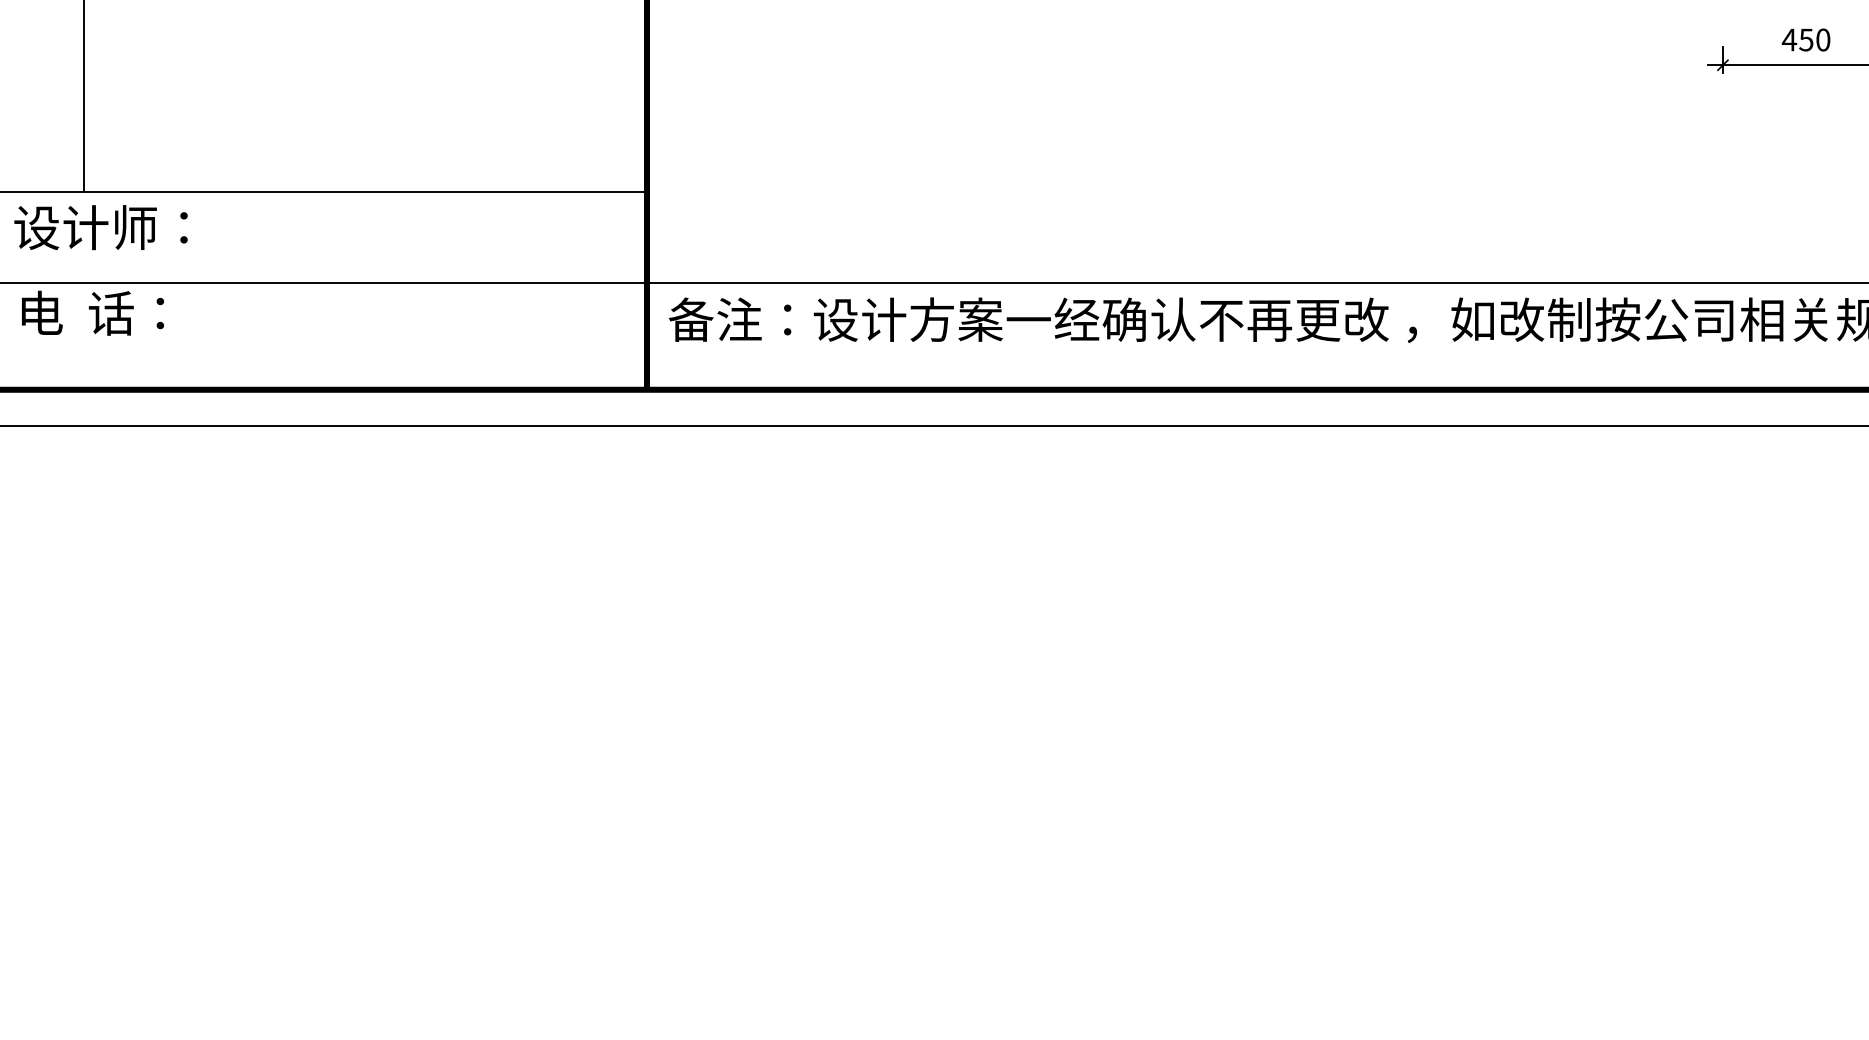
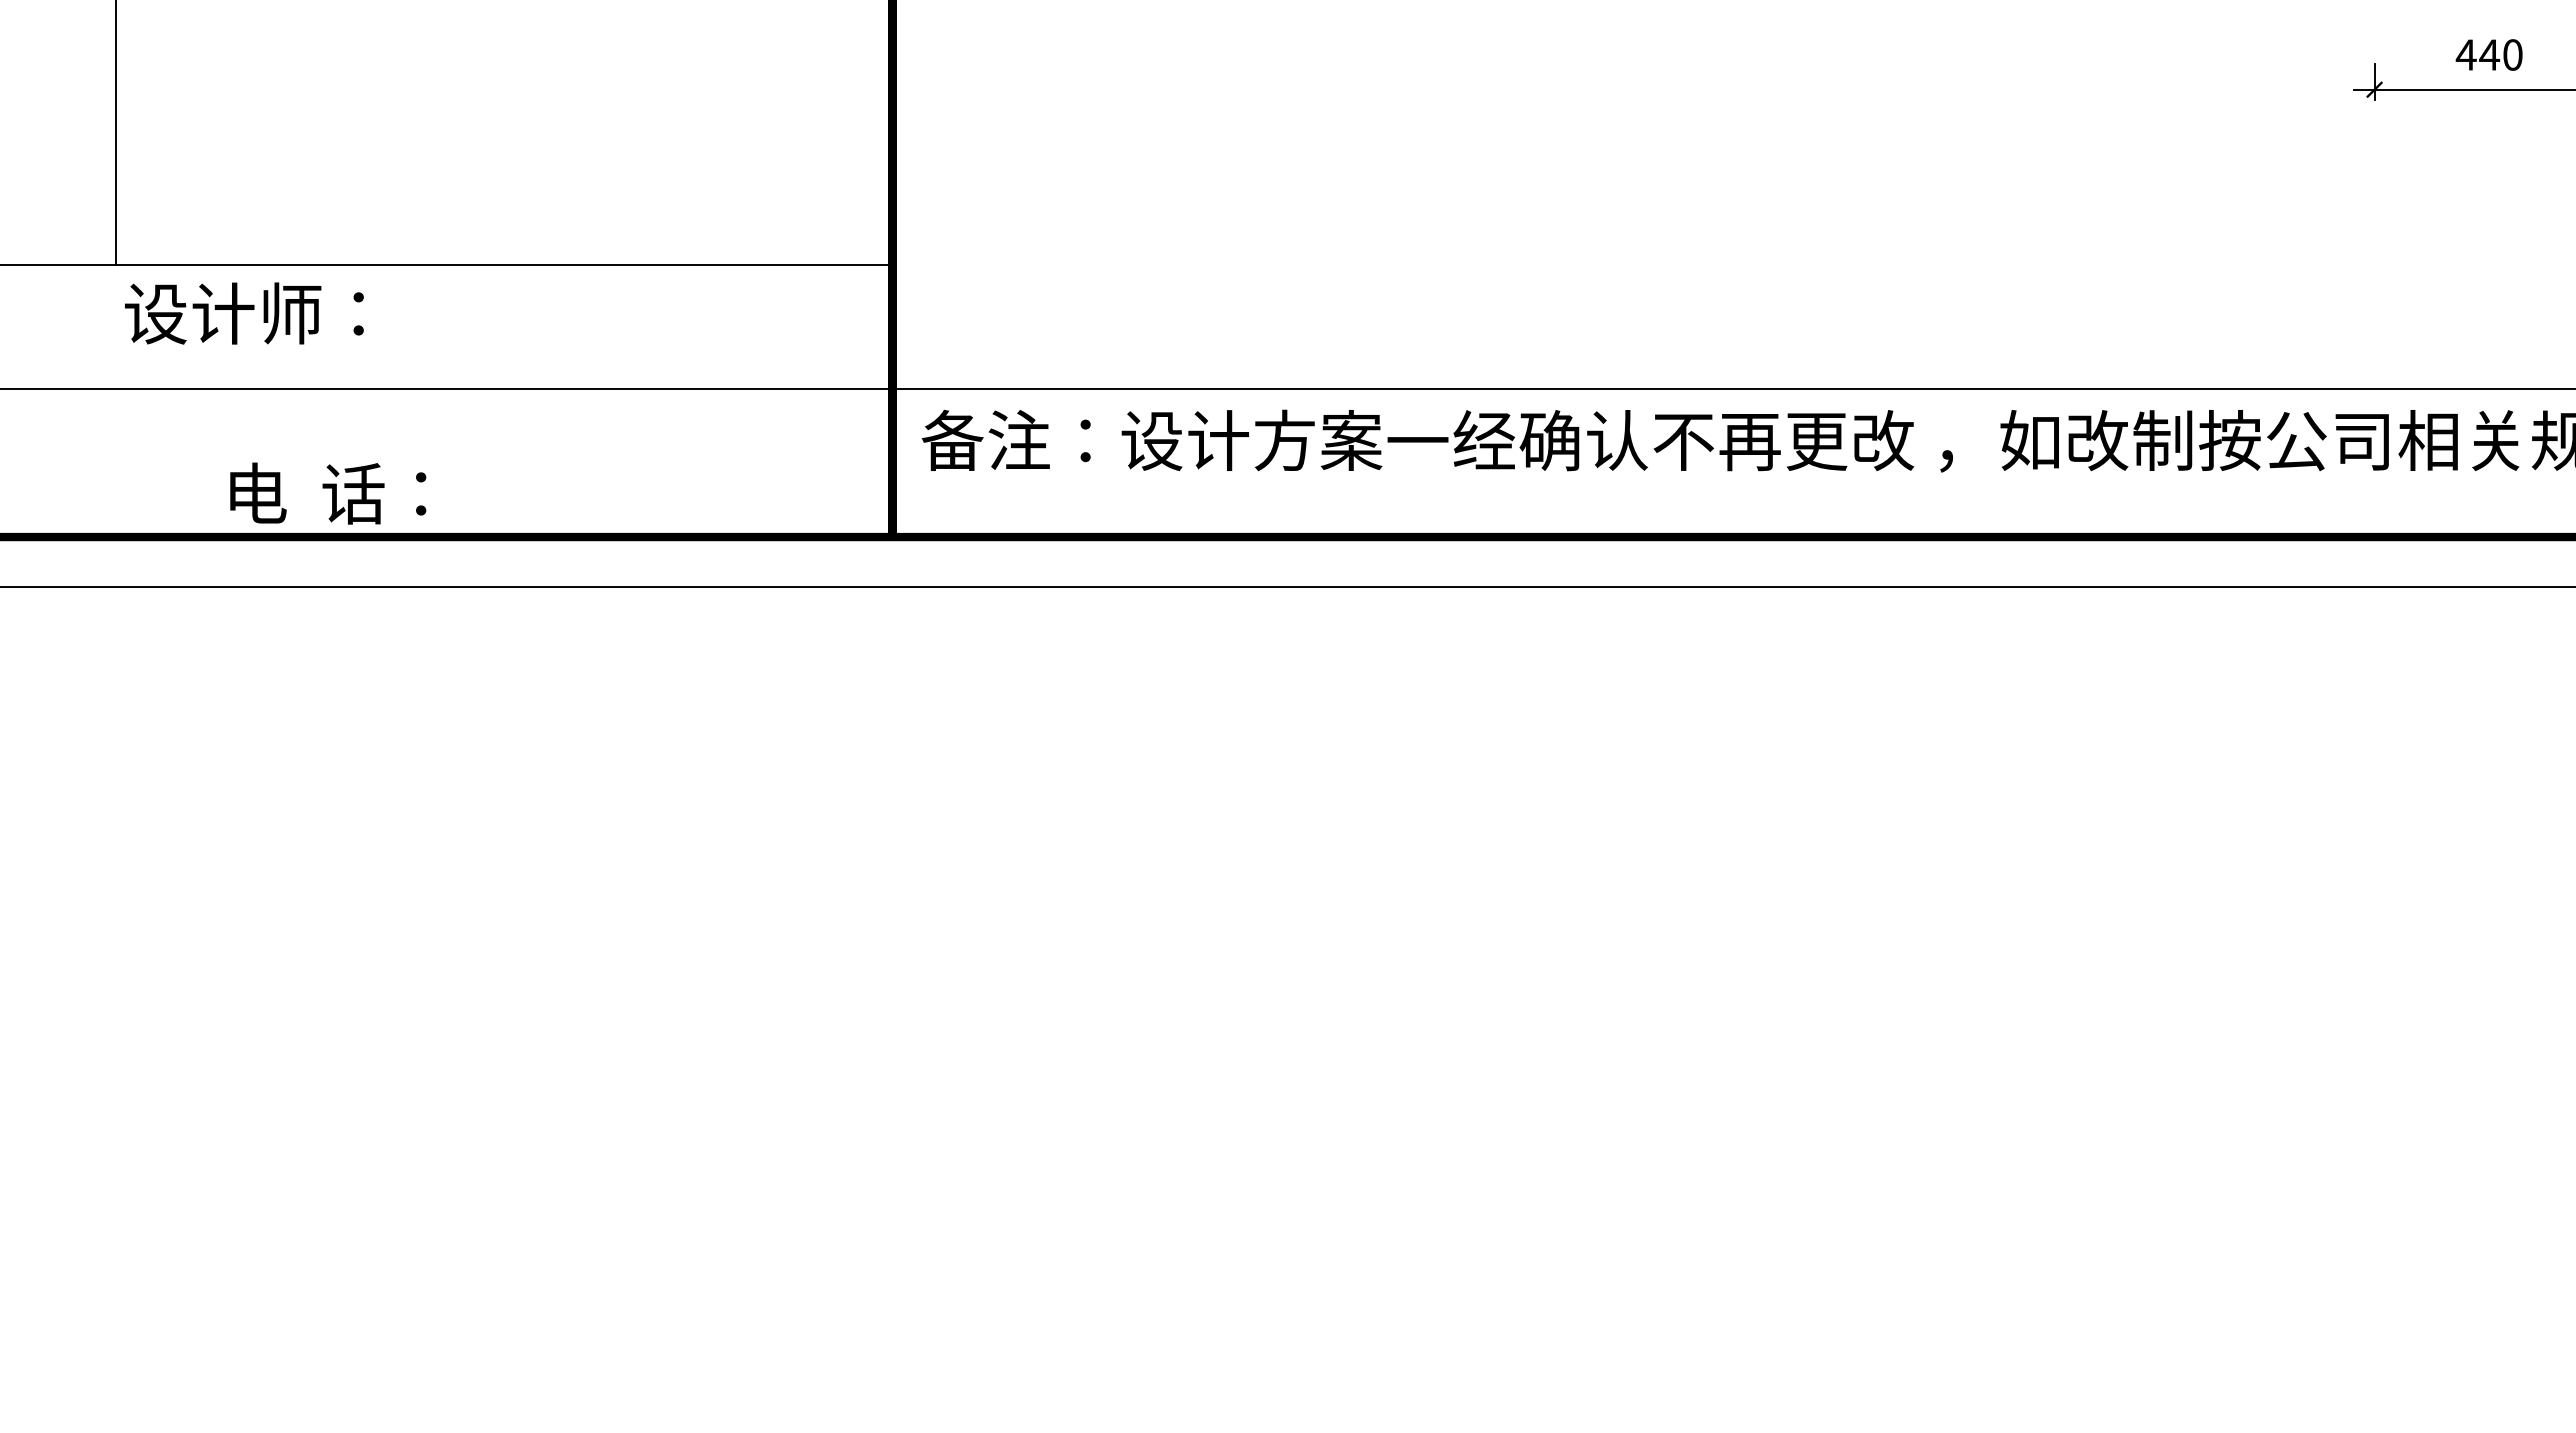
text: (1806, 39) -> (2489, 54), 450 -> 440
text: (101, 227) -> (244, 313), moved
text: (93, 313) -> (328, 493), moved

